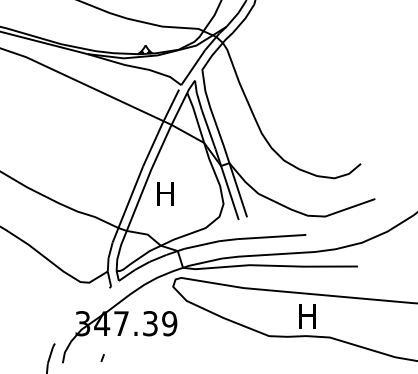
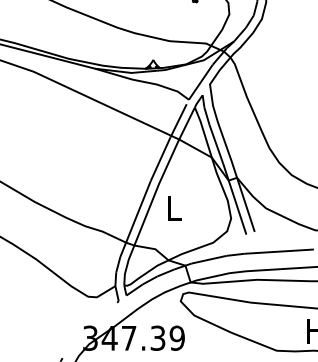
text: (165, 193) -> (173, 208), H -> L

